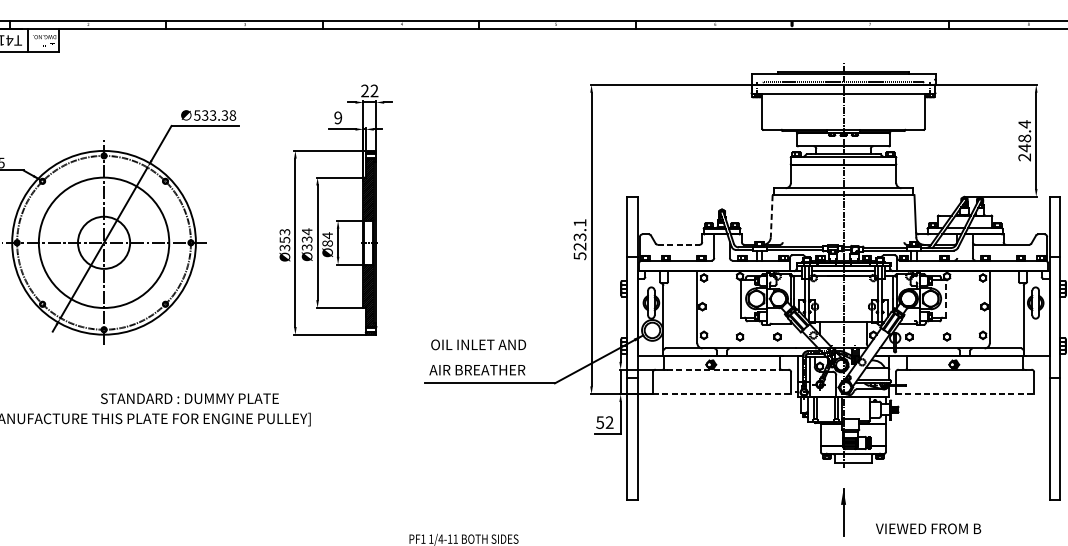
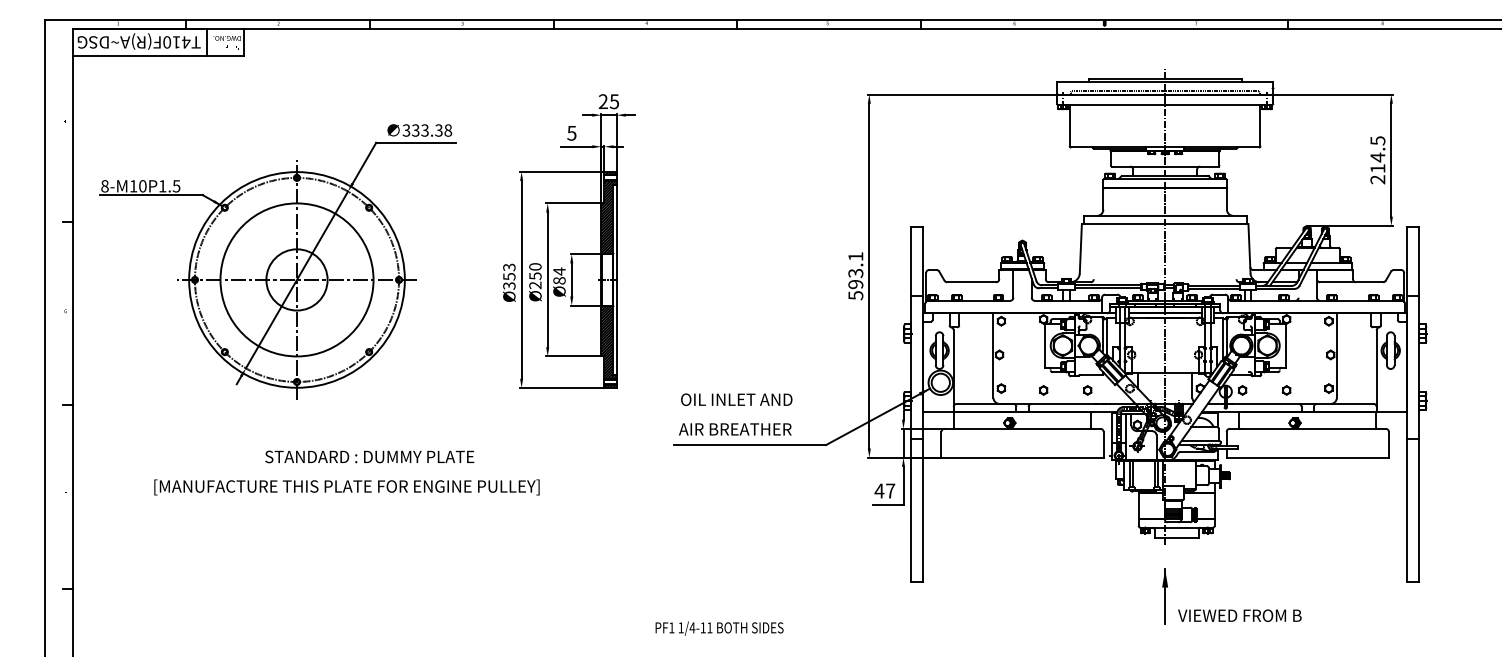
text: (374, 90) -> (614, 101), 22 -> 25
text: (197, 115) -> (406, 130), 533.38 -> 333.38
text: (337, 117) -> (571, 132), 9 -> 5
text: (1024, 135) -> (1377, 154), 248.4 -> 214.5
line: (771, 216) -> (1080, 248), dashed -> solid
text: (307, 239) -> (535, 275), Ø334 -> Ø250
line: (678, 245) -> (971, 282), dashed -> solid
text: (579, 246) -> (855, 284), 523.1 -> 593.1
line: (946, 298) -> (1285, 345), dashed -> solid
line: (724, 369) -> (1025, 428), dashed -> solid
line: (722, 394) -> (1023, 457), dashed -> solid
line: (965, 394) -> (1308, 457), dashed -> solid
text: (189, 398) -> (369, 456), moved
text: (604, 422) -> (884, 490), 52 -> 47
text: (928, 528) -> (1239, 615), moved

